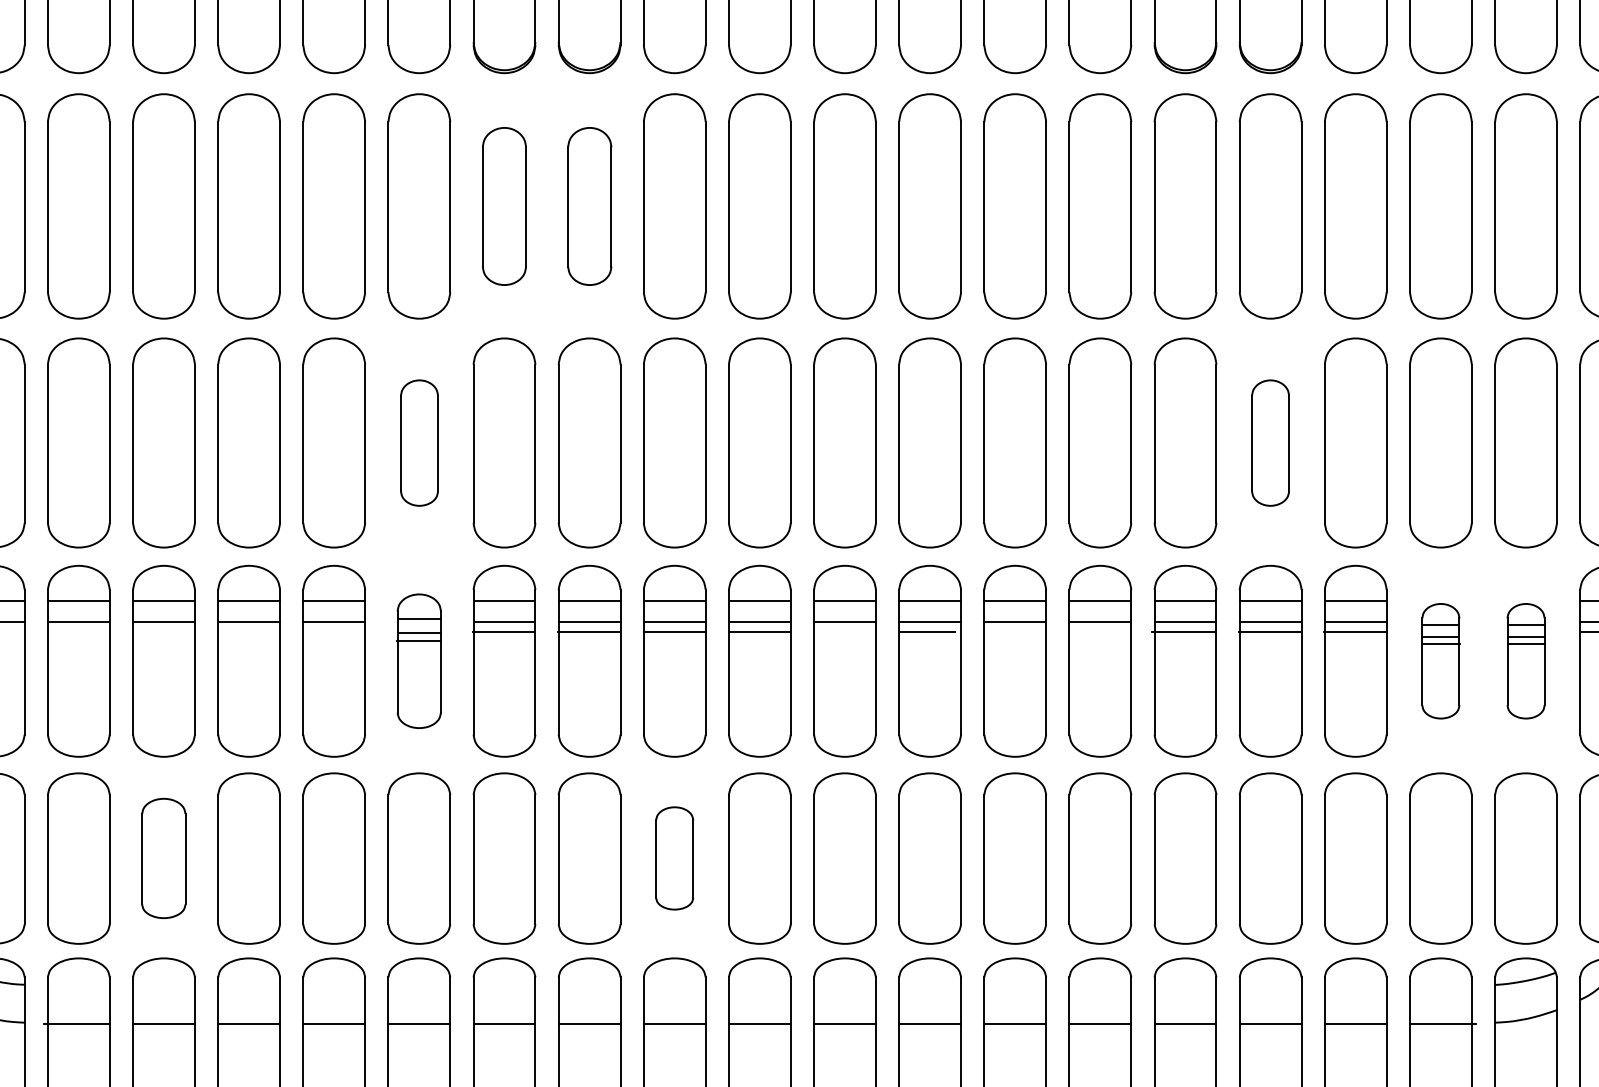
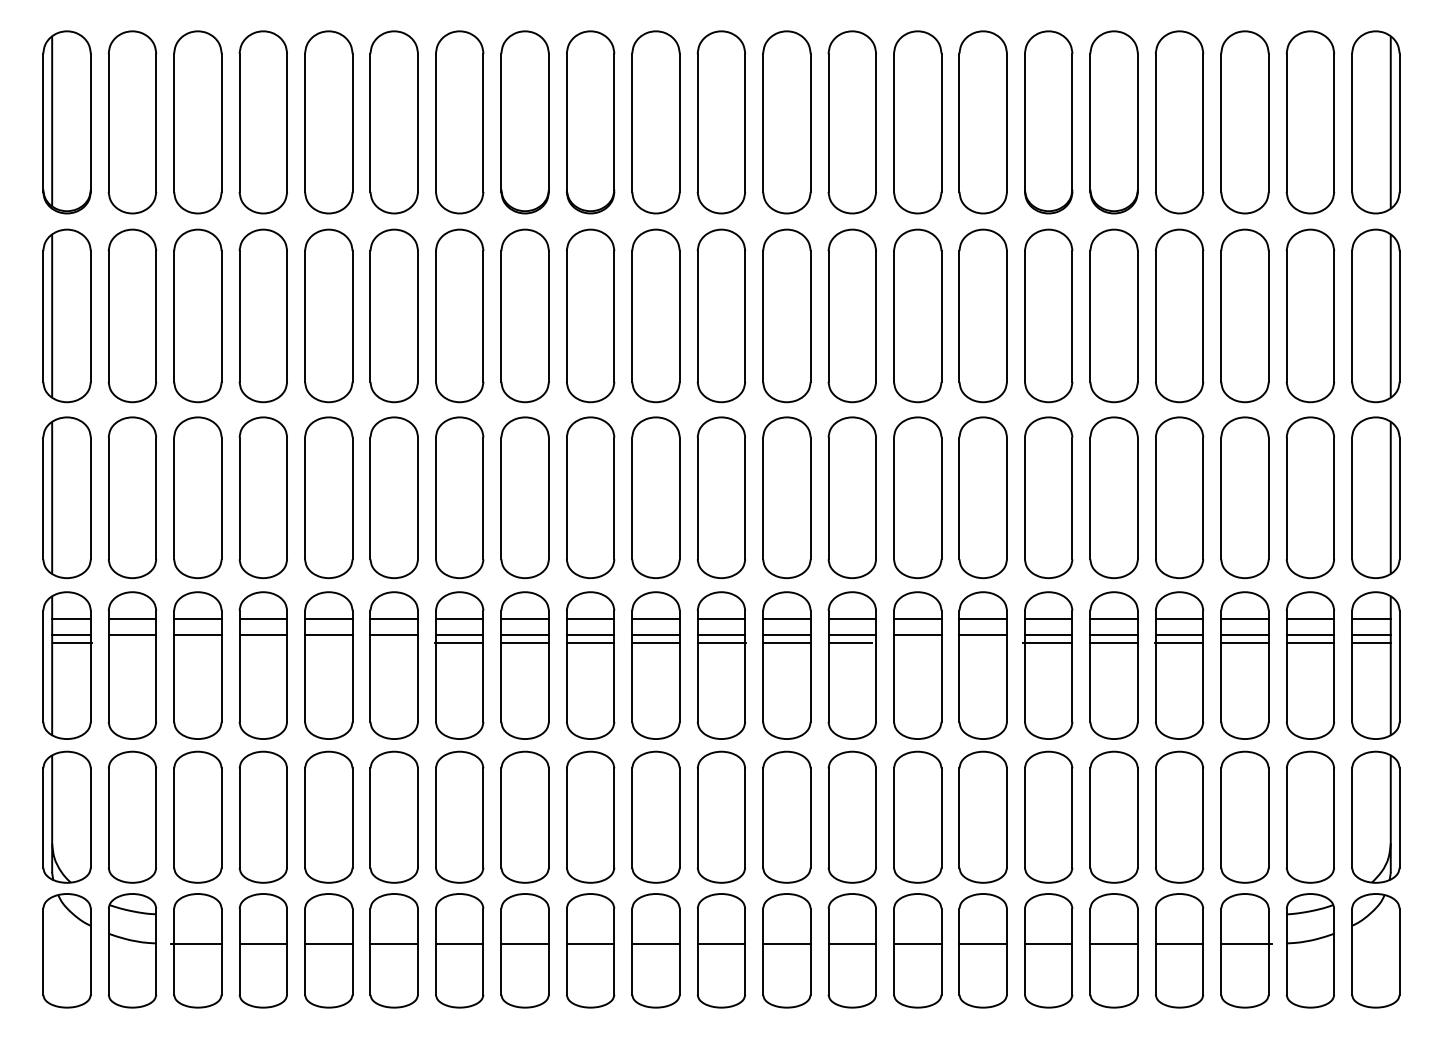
part: (503, 205) -> (524, 315), size x1.43
part: (589, 205) -> (590, 315), size x1.43
part: (419, 442) -> (459, 497), size x1.67
part: (1269, 442) -> (1113, 497), size x1.67
line: (845, 632) -> (787, 643), added
part: (419, 661) -> (459, 665), size x1.43
part: (1440, 661) -> (1244, 665), size x1.67
part: (1526, 661) -> (1310, 665), size x1.67
part: (162, 857) -> (262, 816), size x1.43
part: (674, 857) -> (655, 816), size x1.67

